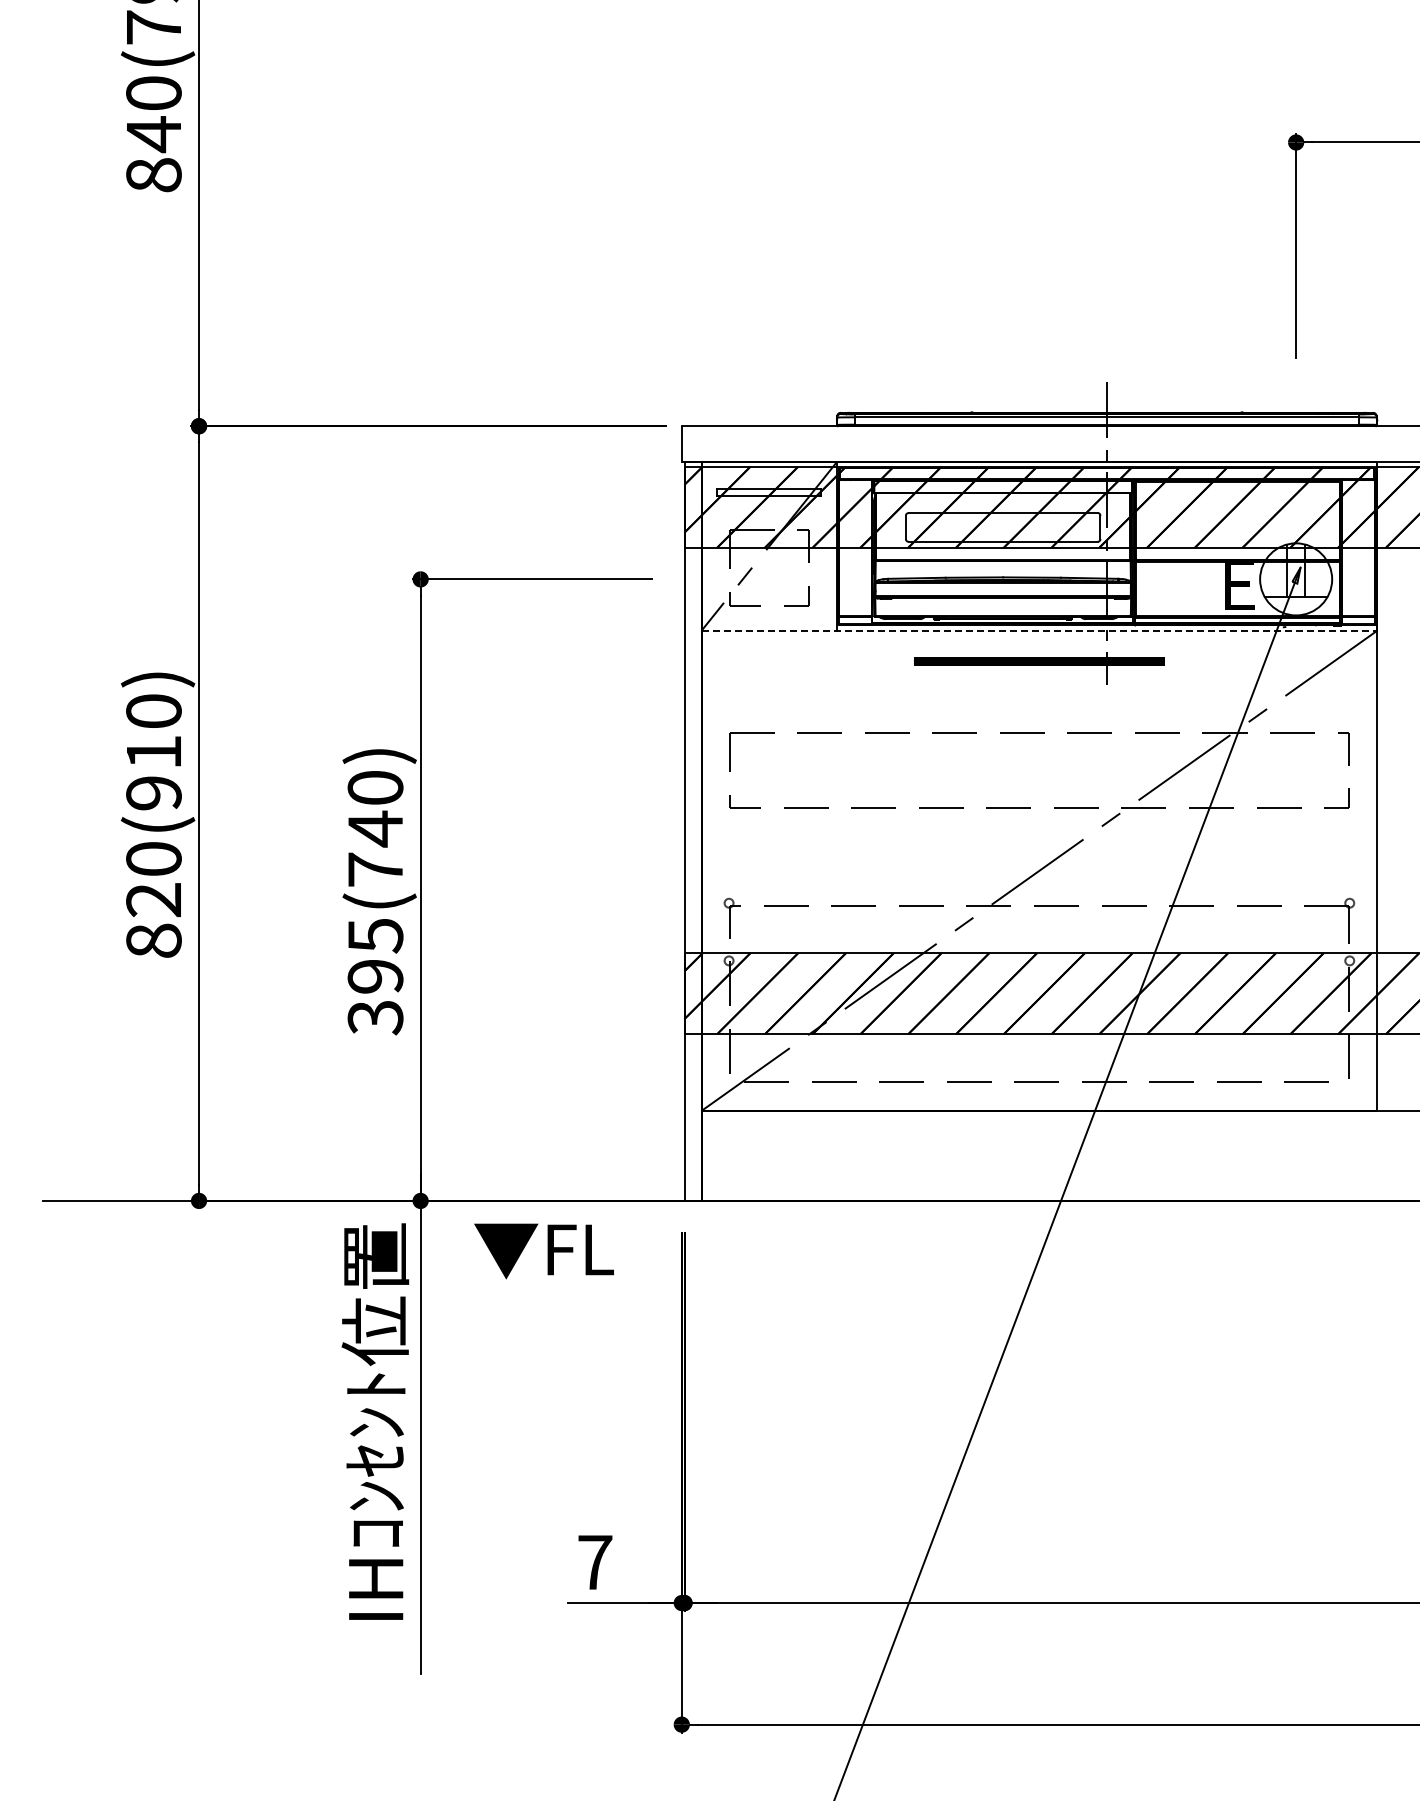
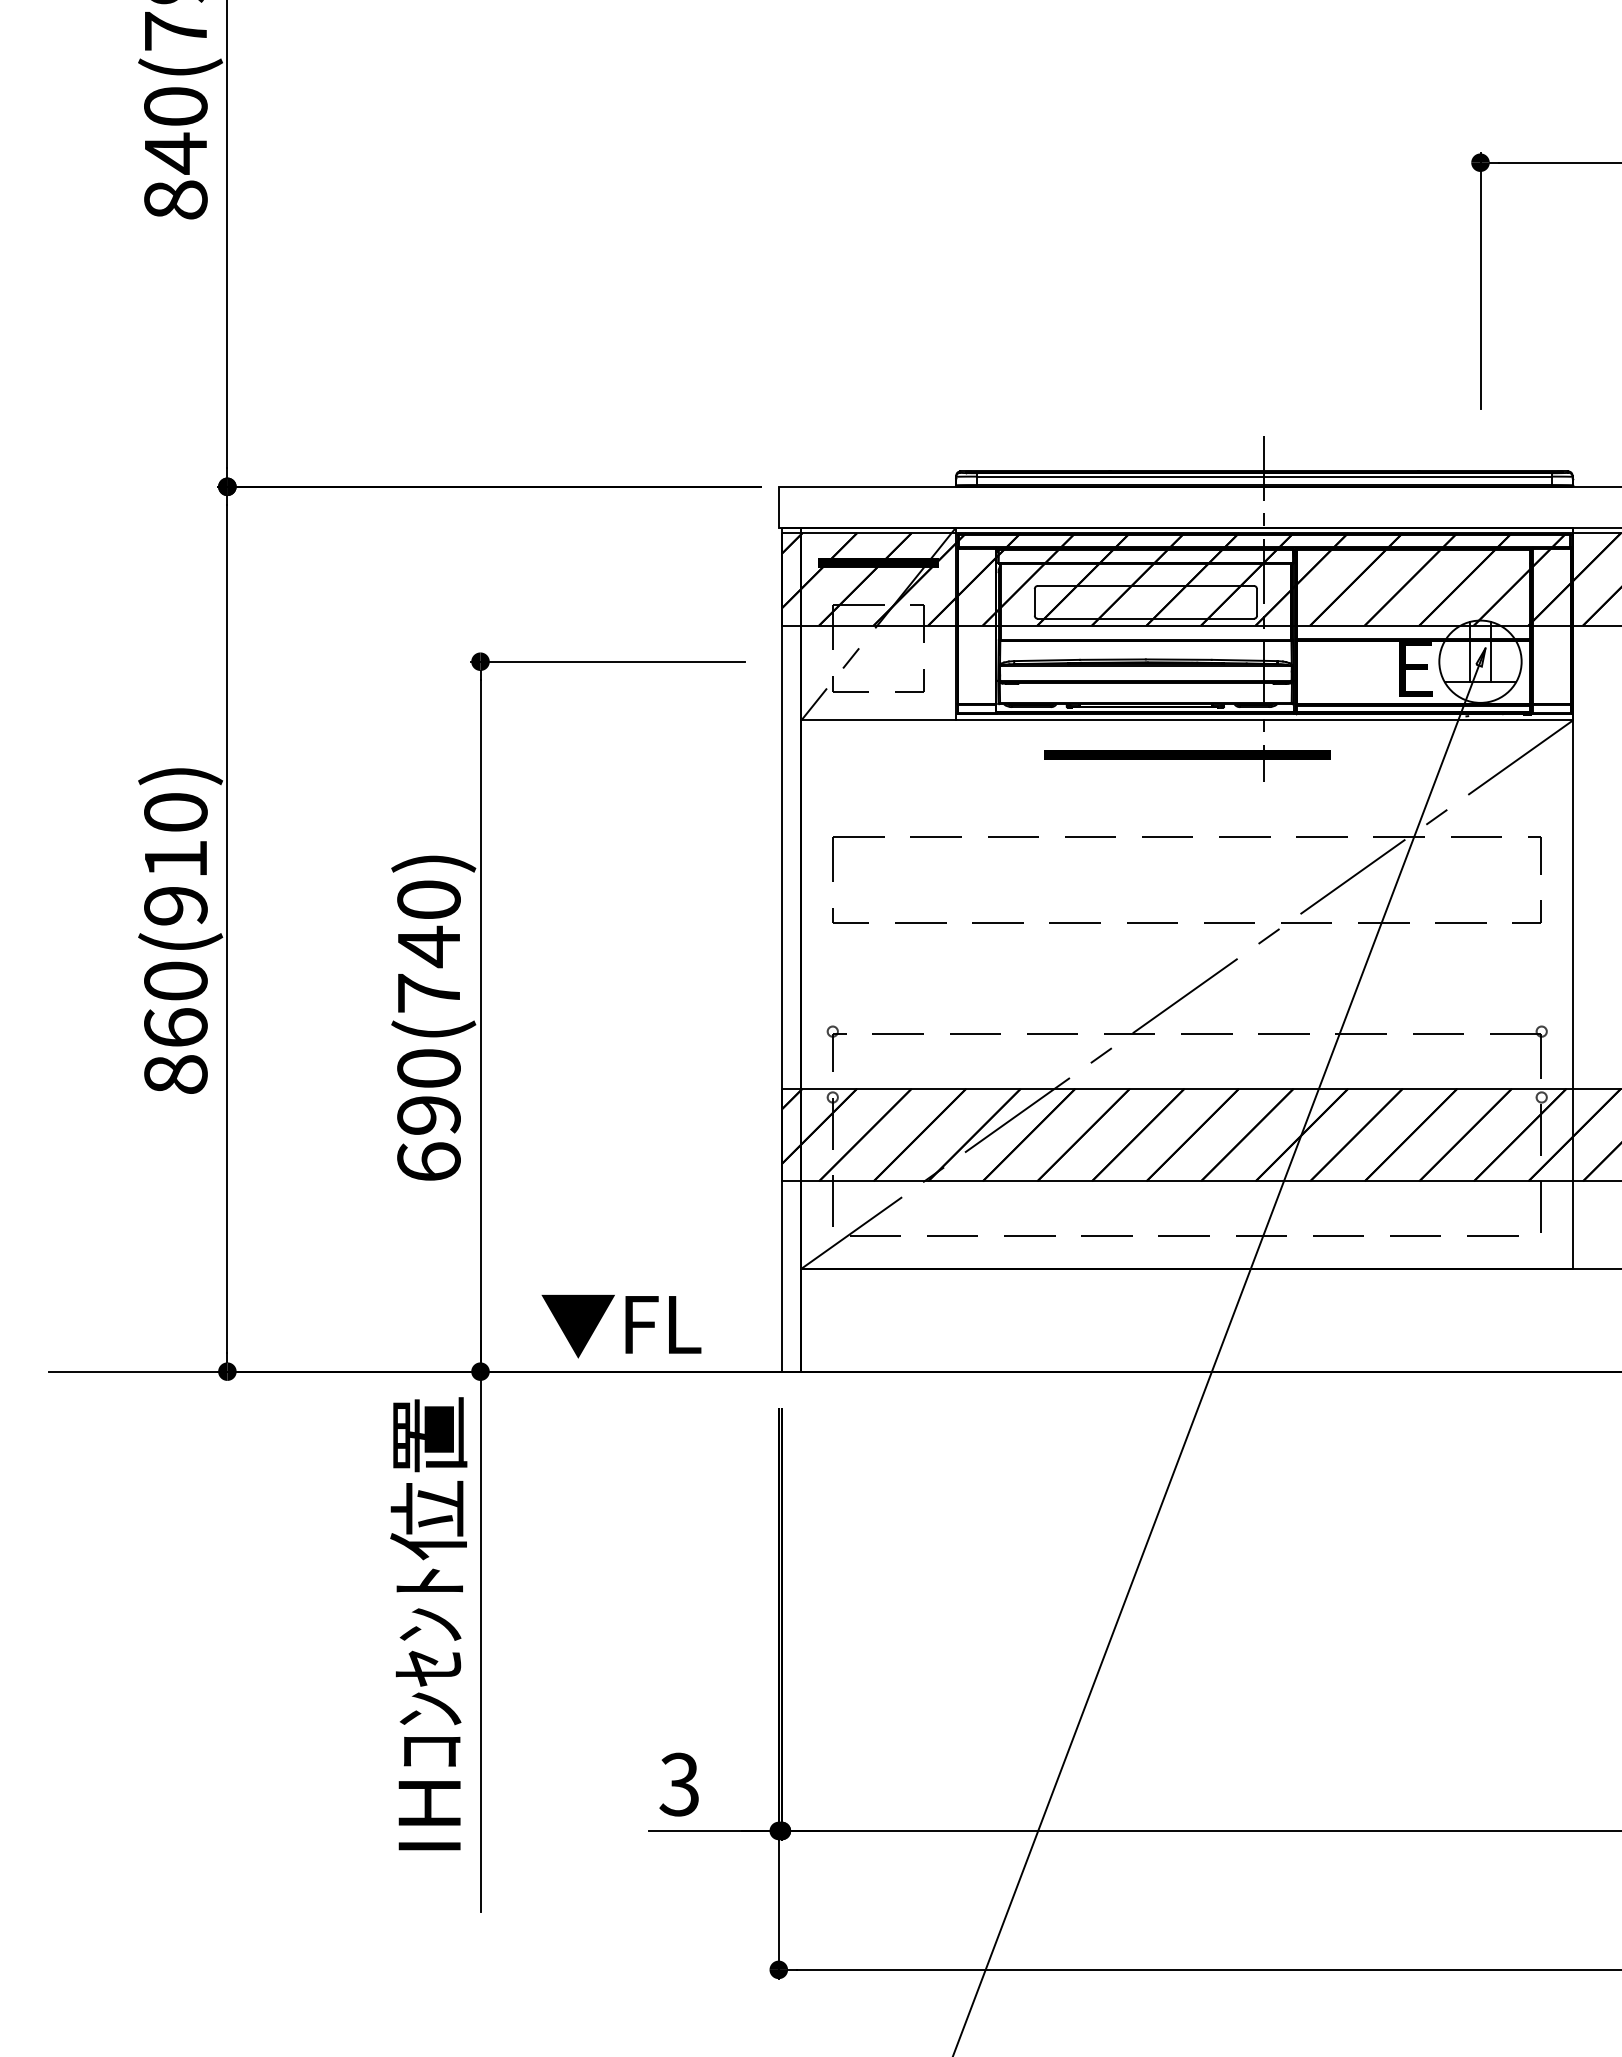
hatch: (768, 492) -> (877, 562), added
line: (1039, 630) -> (1187, 720), dashed -> solid
text: (153, 899) -> (175, 1027), 820(910) -> 860(910)
text: (375, 976) -> (428, 1115), 395(740) -> 690(740)
text: (543, 1251) -> (620, 1326), moved
text: (594, 1562) -> (679, 1784), 7 -> 3

